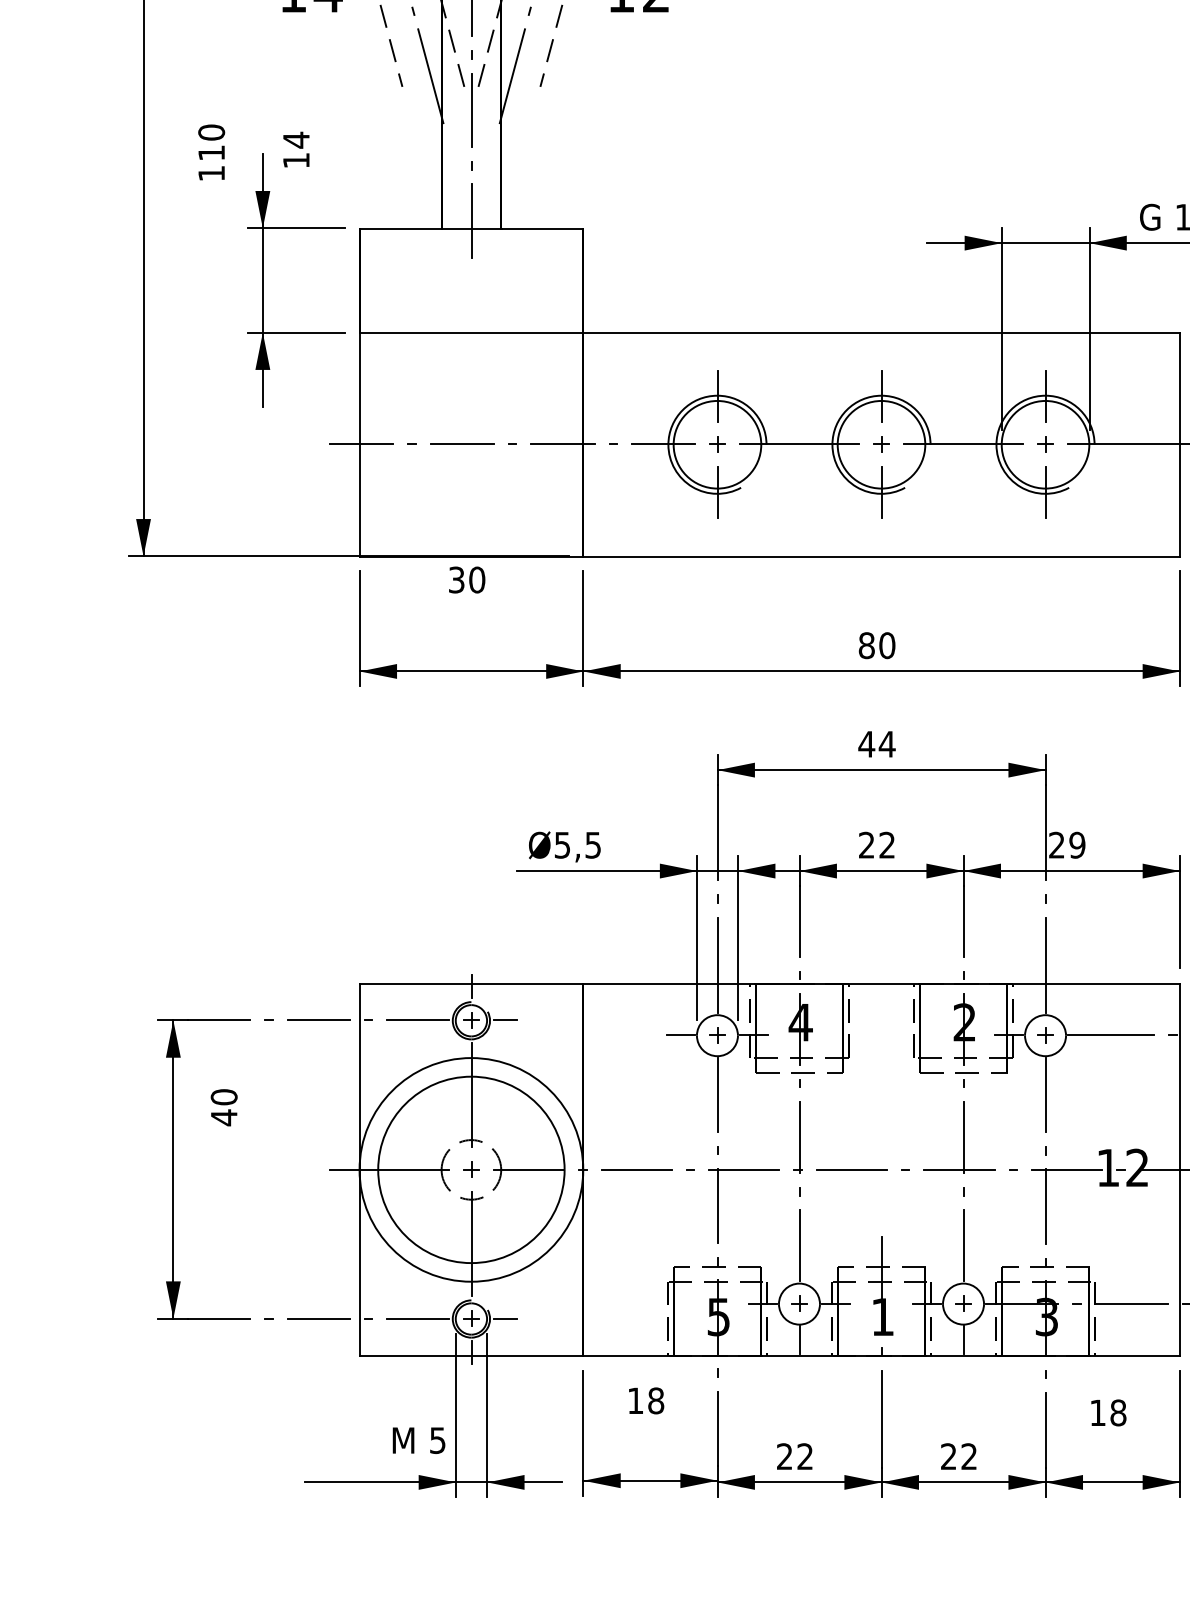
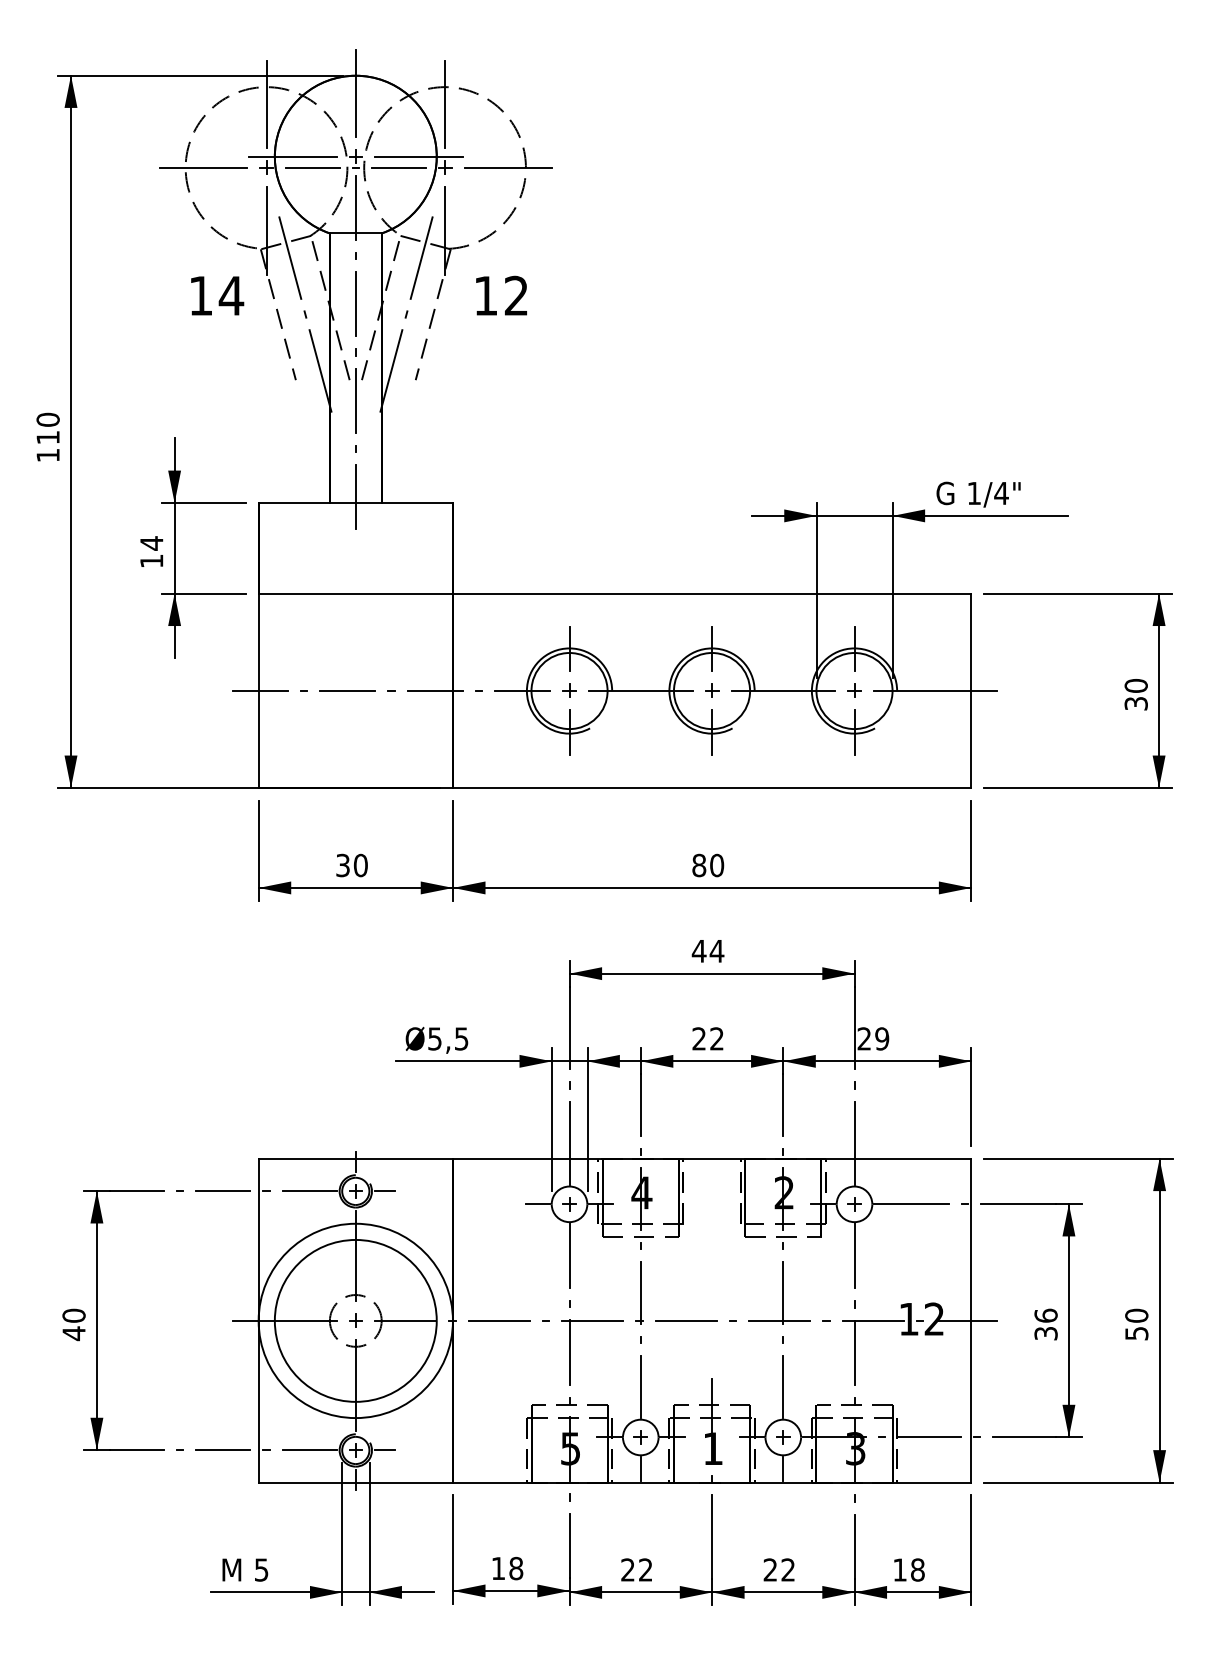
text: (296, 149) -> (151, 551), moved
text: (210, 151) -> (47, 436), moved
text: (466, 579) -> (351, 865), moved
text: (223, 1107) -> (73, 1324), moved
text: (646, 1400) -> (507, 1568), moved
text: (1108, 1412) -> (909, 1569), moved
text: (419, 1439) -> (245, 1569), moved

